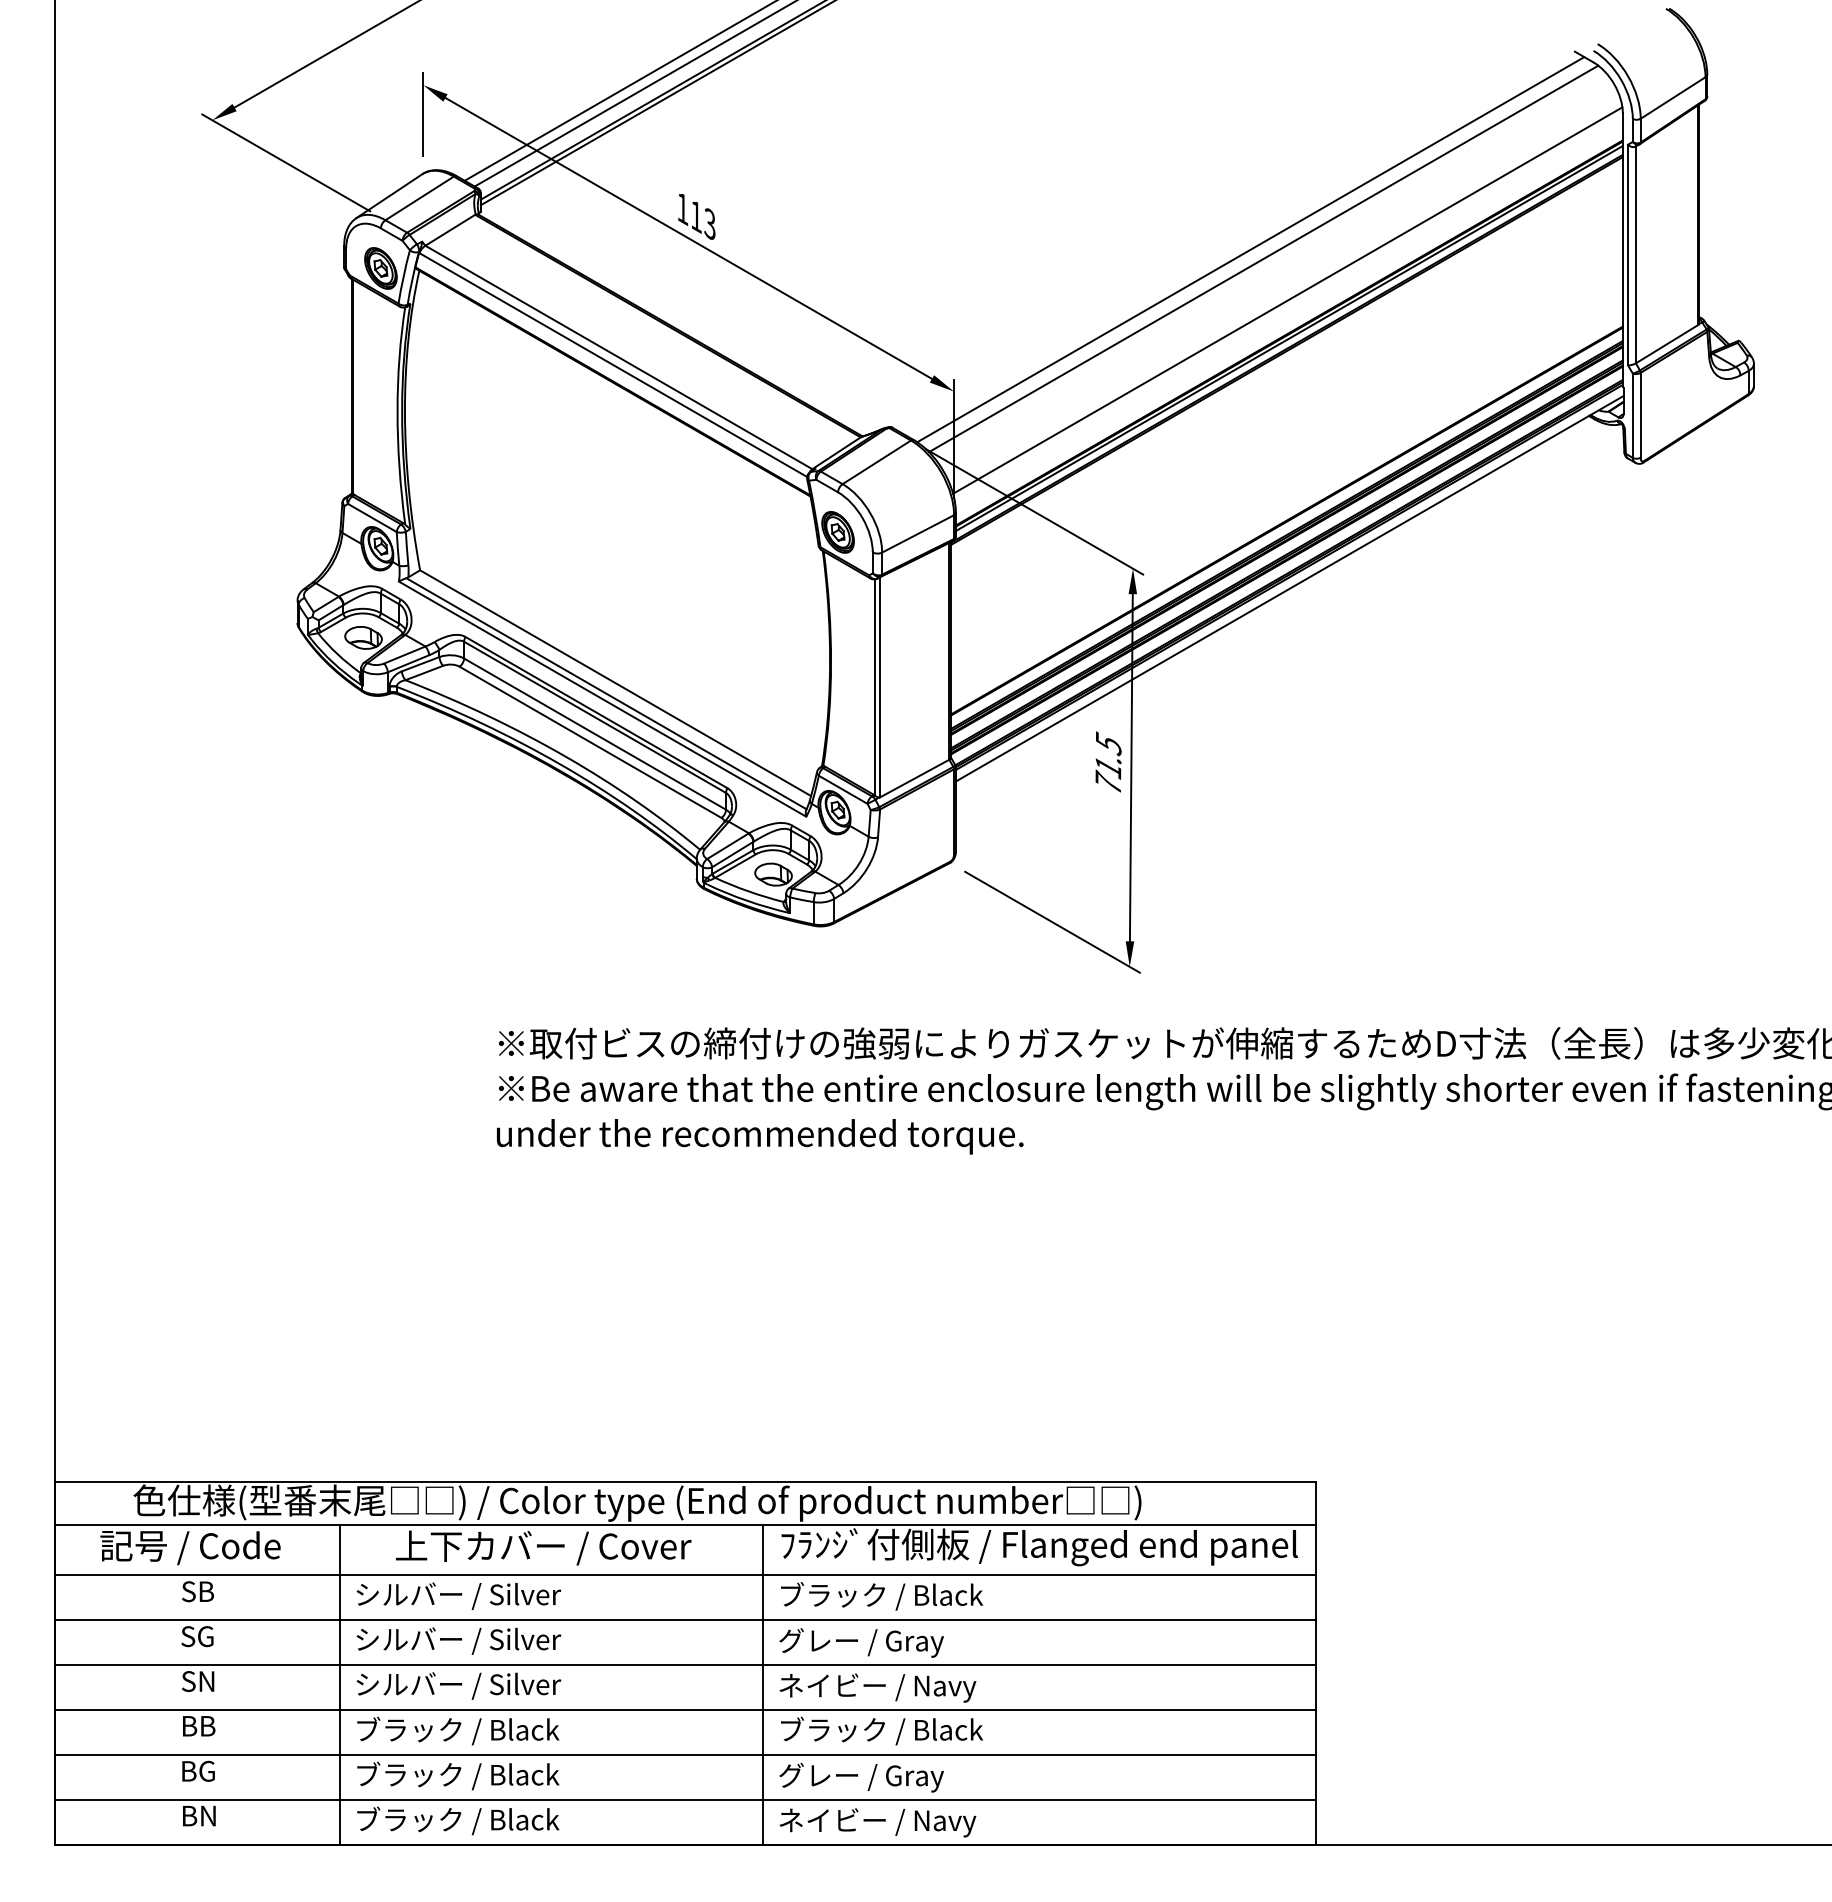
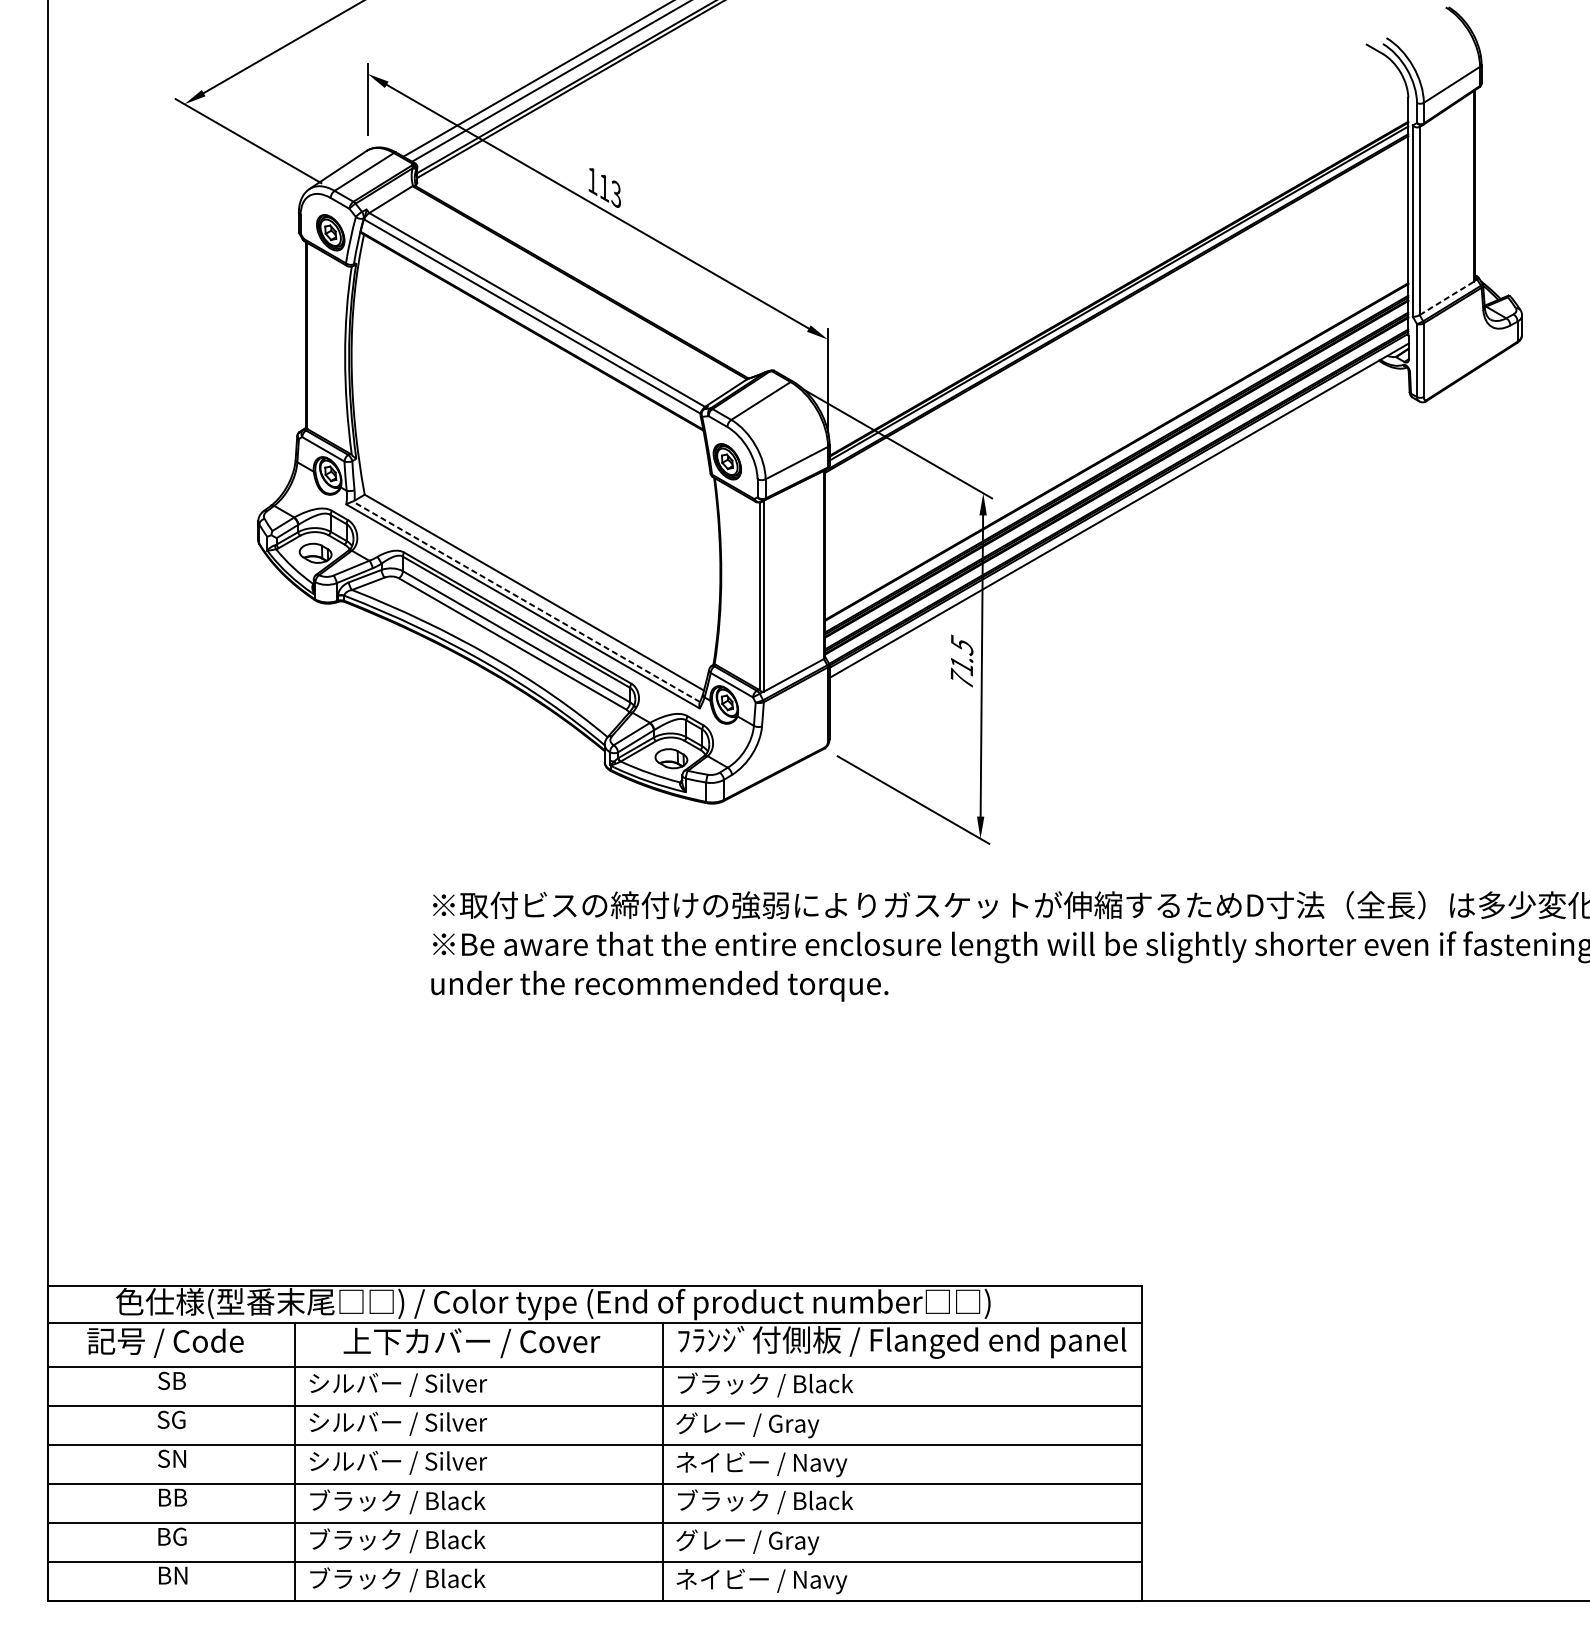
line: (1250, 249) -> (1085, 216), removed
line: (1263, 258) -> (1096, 224), removed
line: (1287, 300) -> (1117, 260), removed
line: (1667, 344) -> (1447, 298), solid -> dashed
line: (606, 693) -> (526, 601), solid -> dashed

